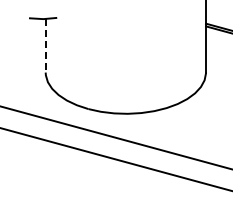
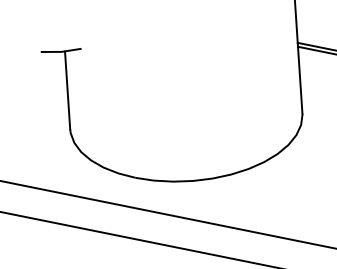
line: (45, 45) -> (67, 89), dashed -> solid

